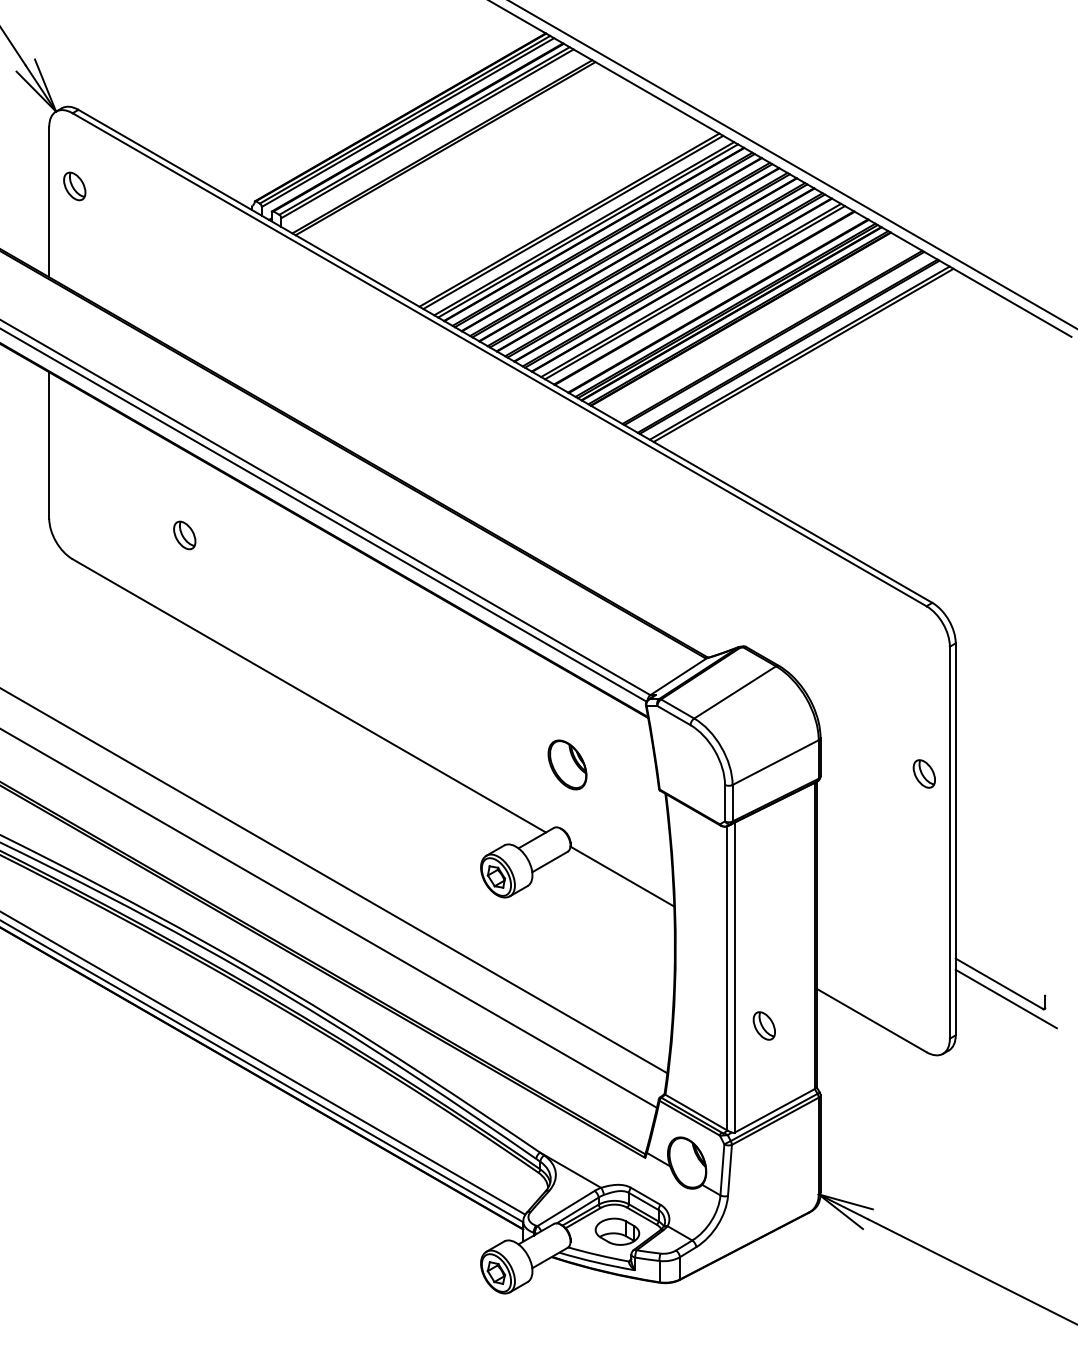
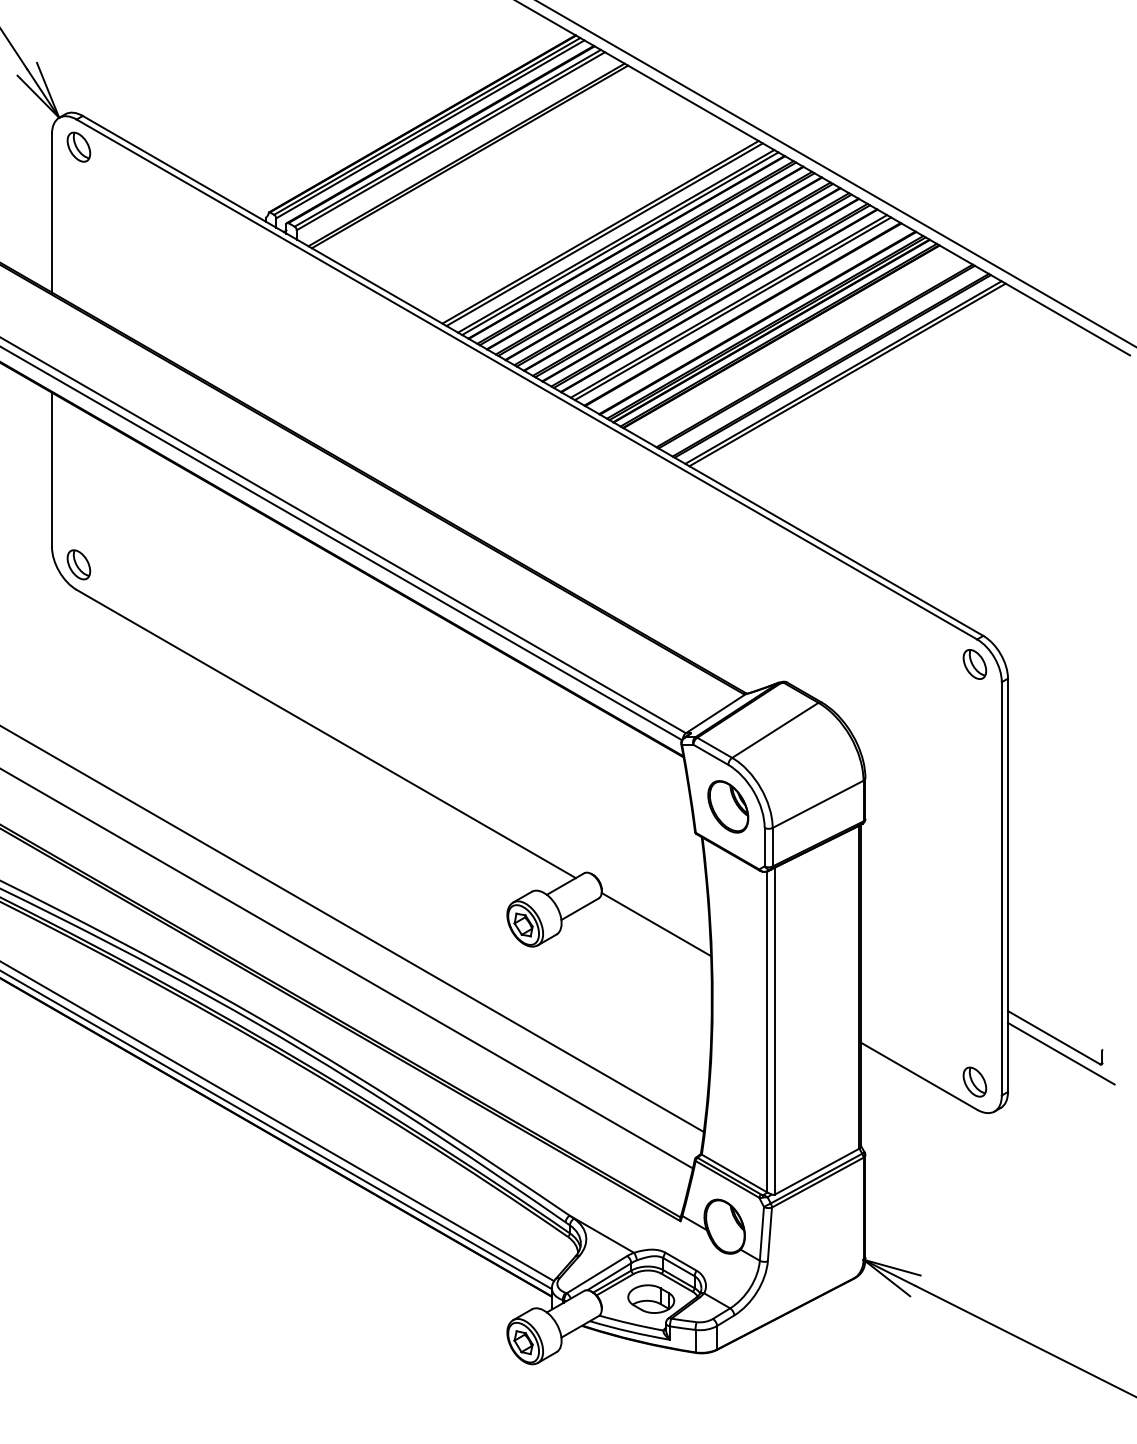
part: (74, 186) -> (78, 147), moved
part: (184, 535) -> (78, 564), moved
part: (567, 764) -> (728, 806), moved
part: (923, 773) -> (973, 663), moved
part: (763, 1025) -> (973, 1081), moved

